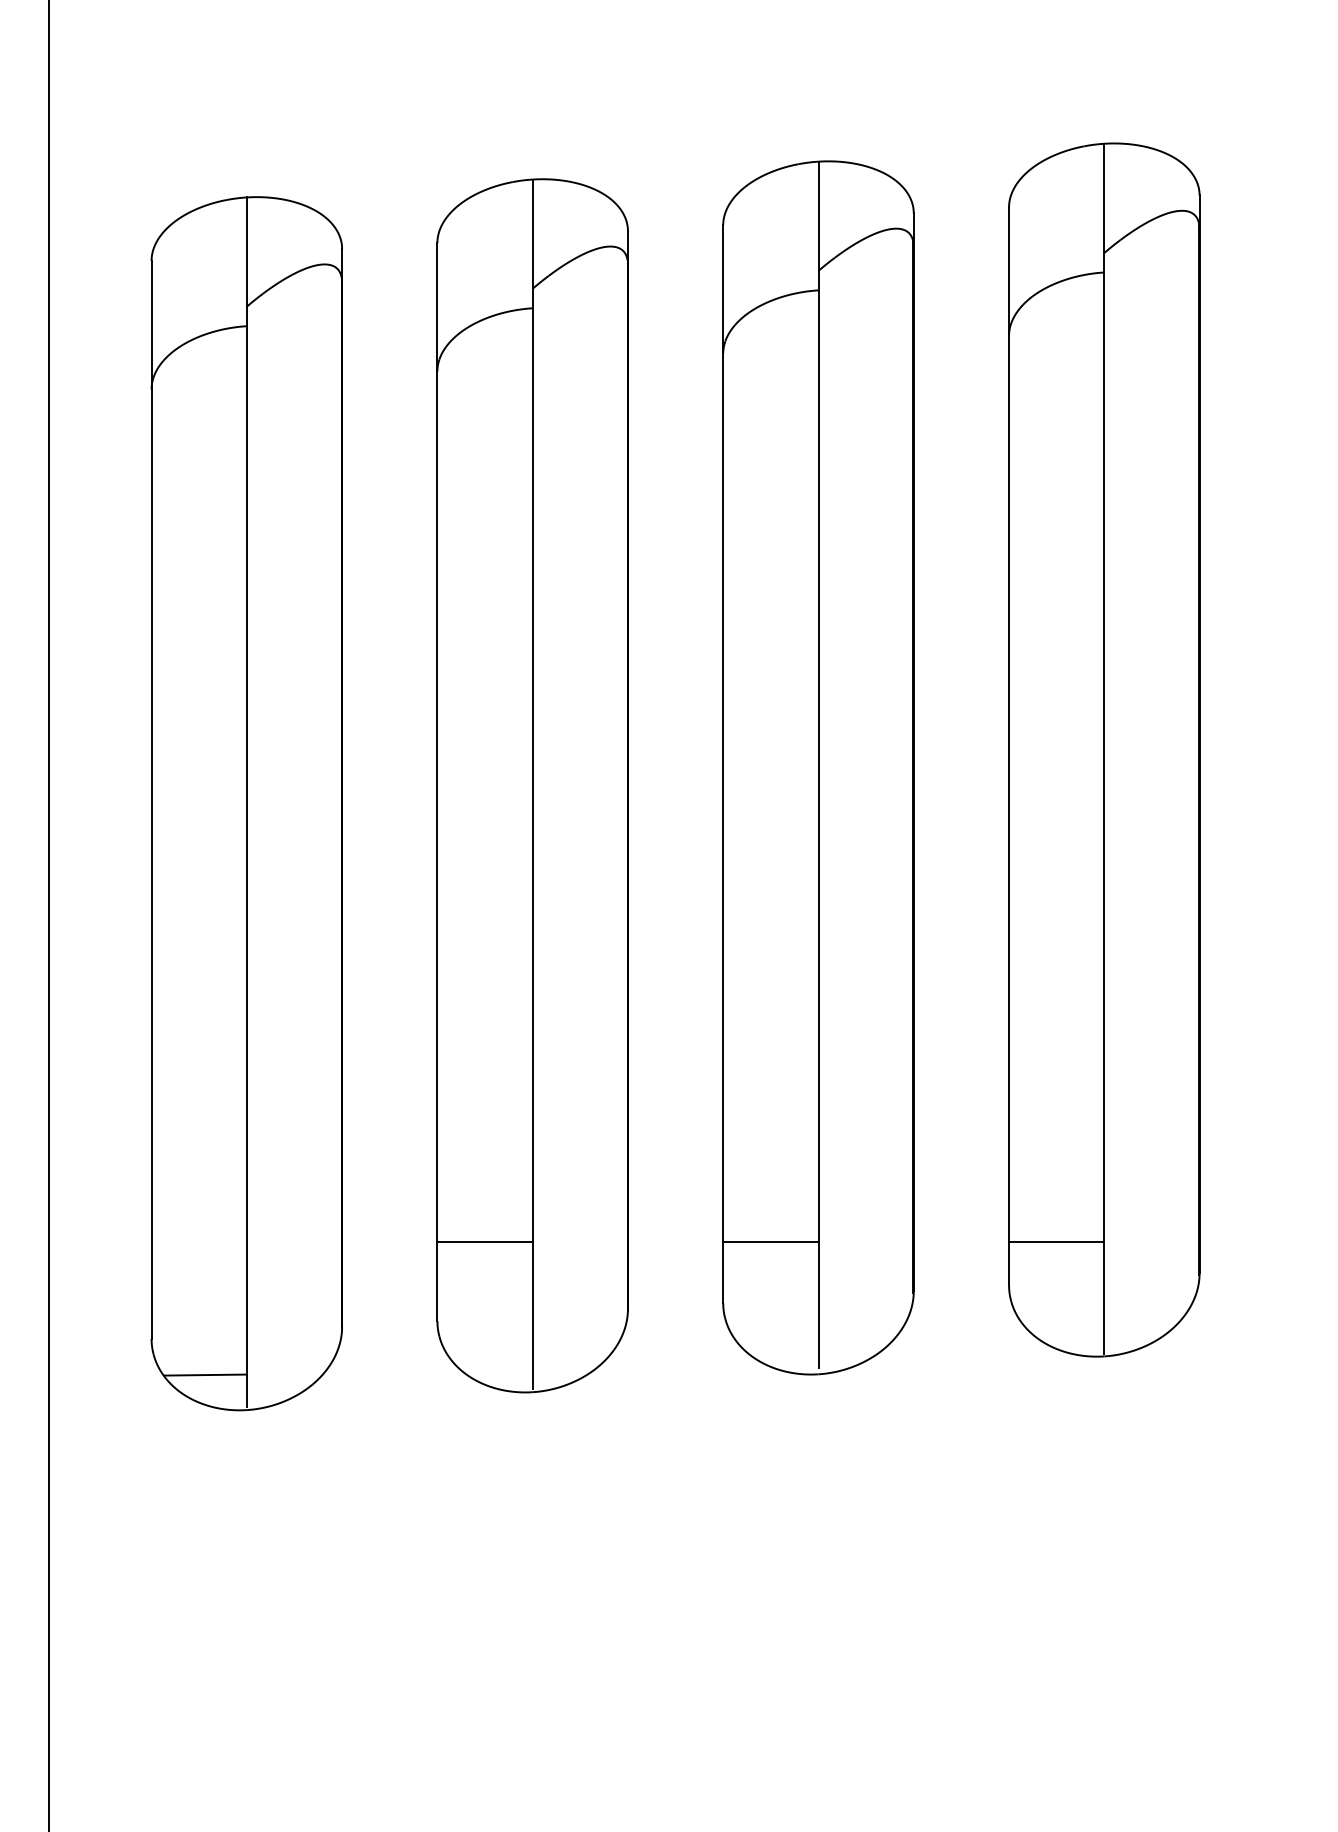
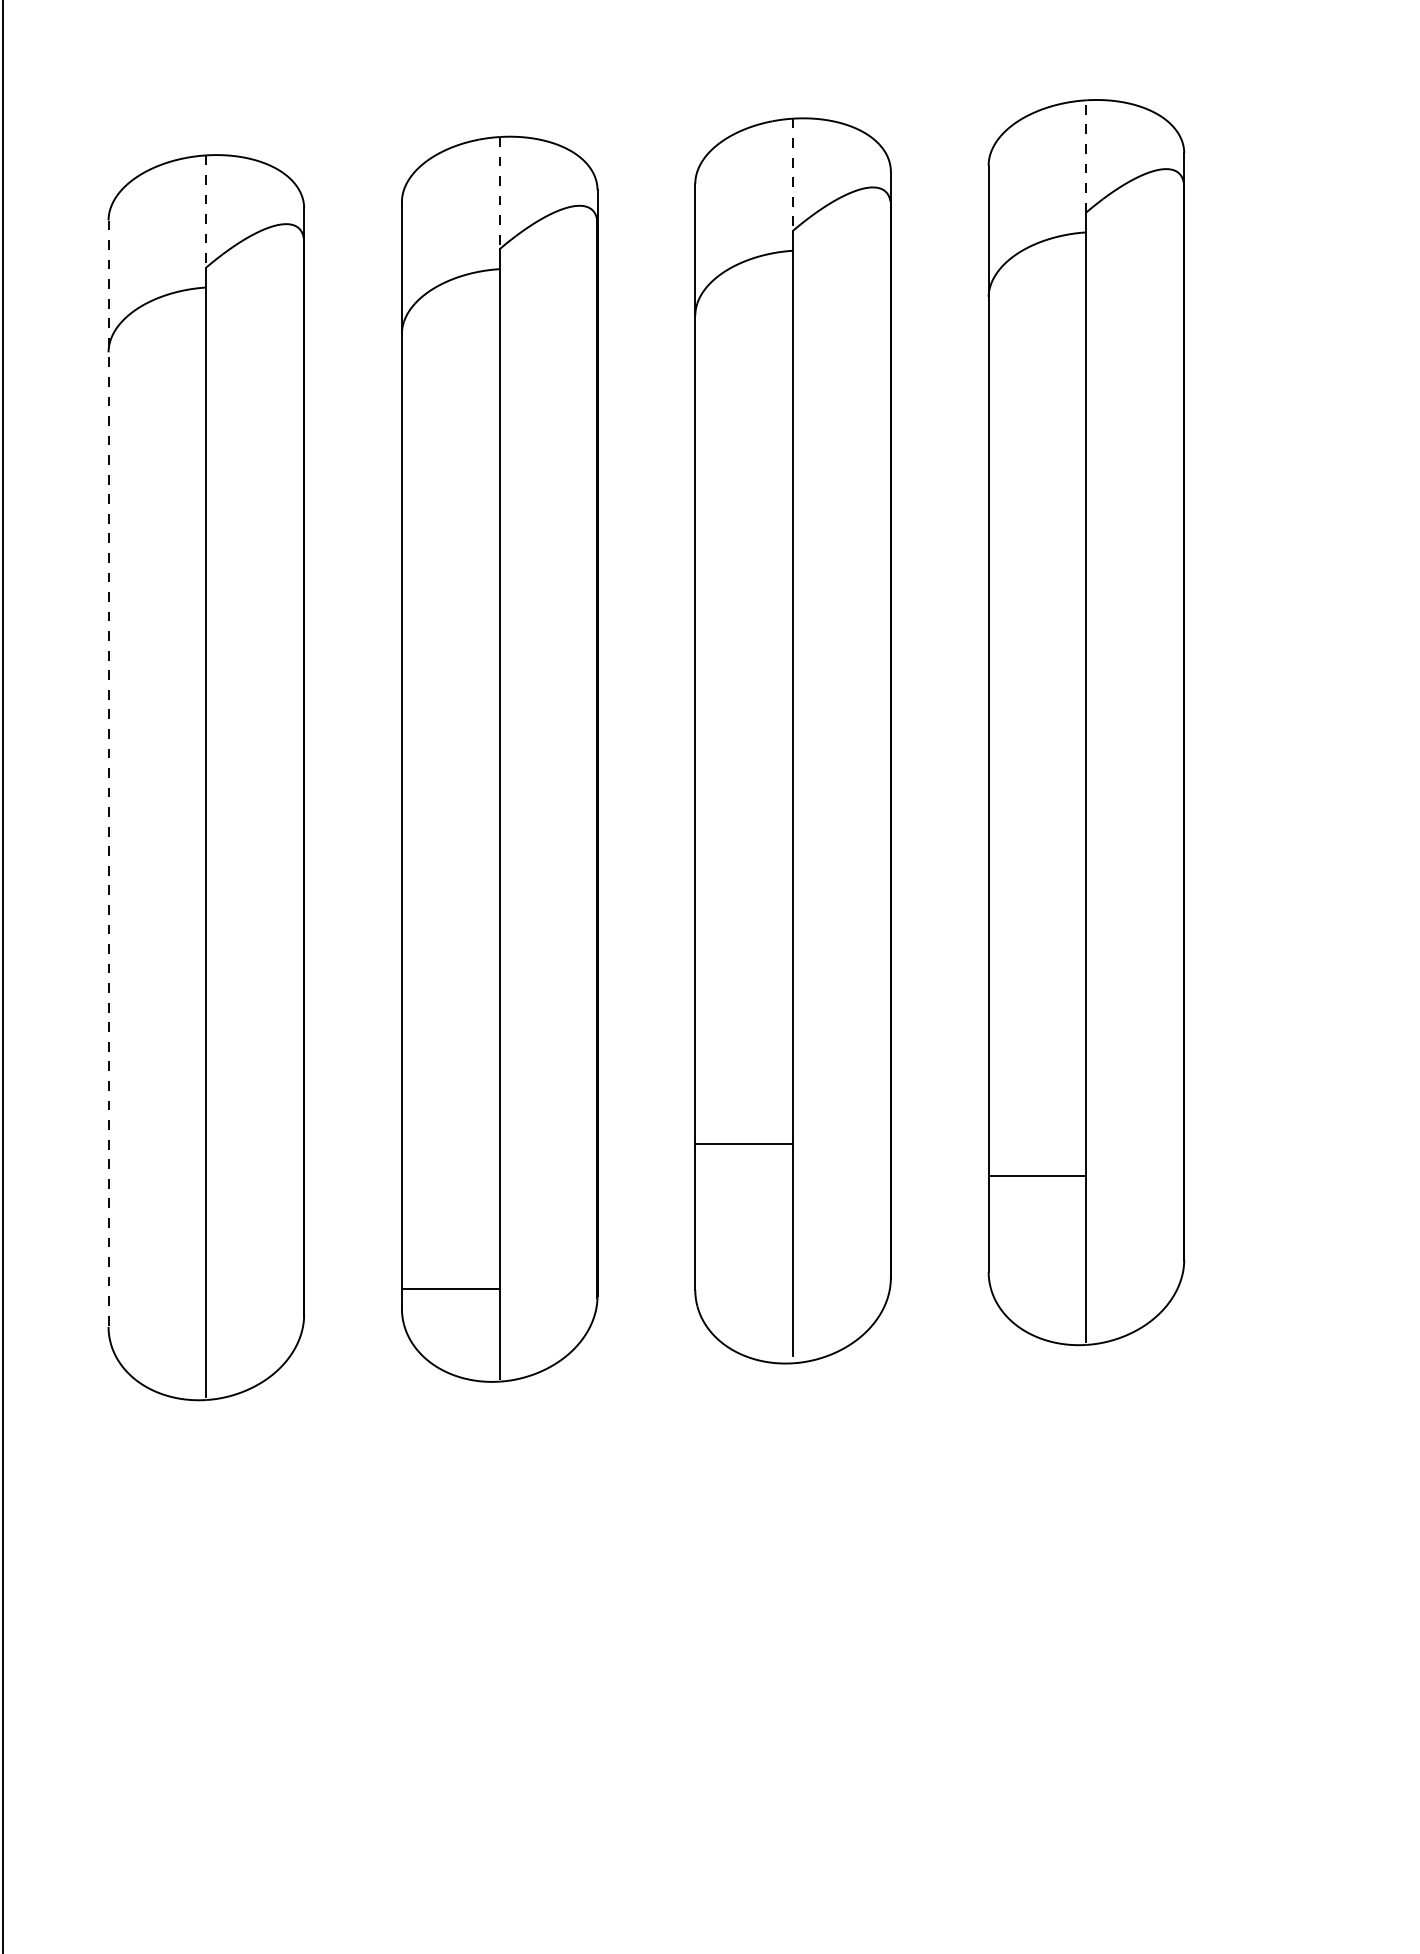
line: (1104, 197) -> (1086, 155), solid -> dashed
line: (818, 217) -> (793, 175), solid -> dashed
line: (532, 234) -> (499, 193), solid -> dashed
line: (246, 252) -> (206, 211), solid -> dashed
line: (151, 800) -> (108, 774), solid -> dashed
line: (484, 1242) -> (450, 1289), moved
line: (771, 1242) -> (744, 1144), moved
line: (1056, 1242) -> (1037, 1176), moved
line: (205, 1374) -> (163, 1363), removed

